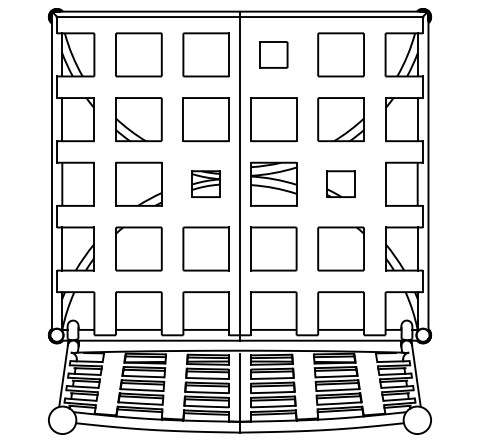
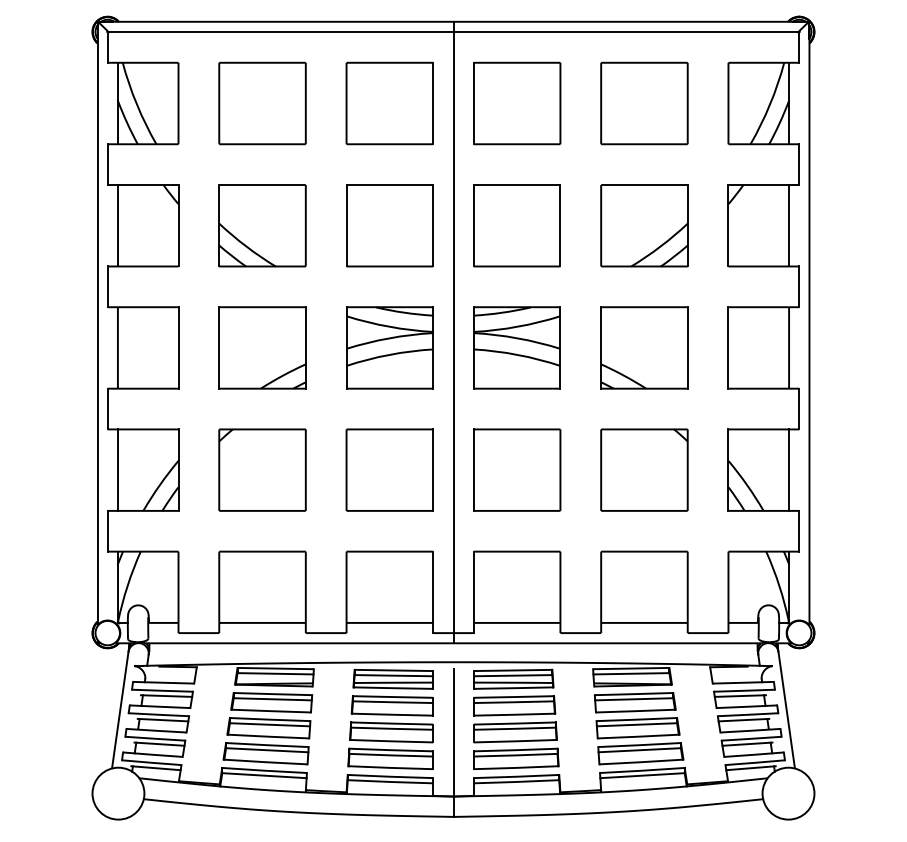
part: (273, 54) -> (516, 102), size x1.67
part: (205, 183) -> (388, 346), size x1.67
part: (340, 183) -> (643, 346), size x1.67

